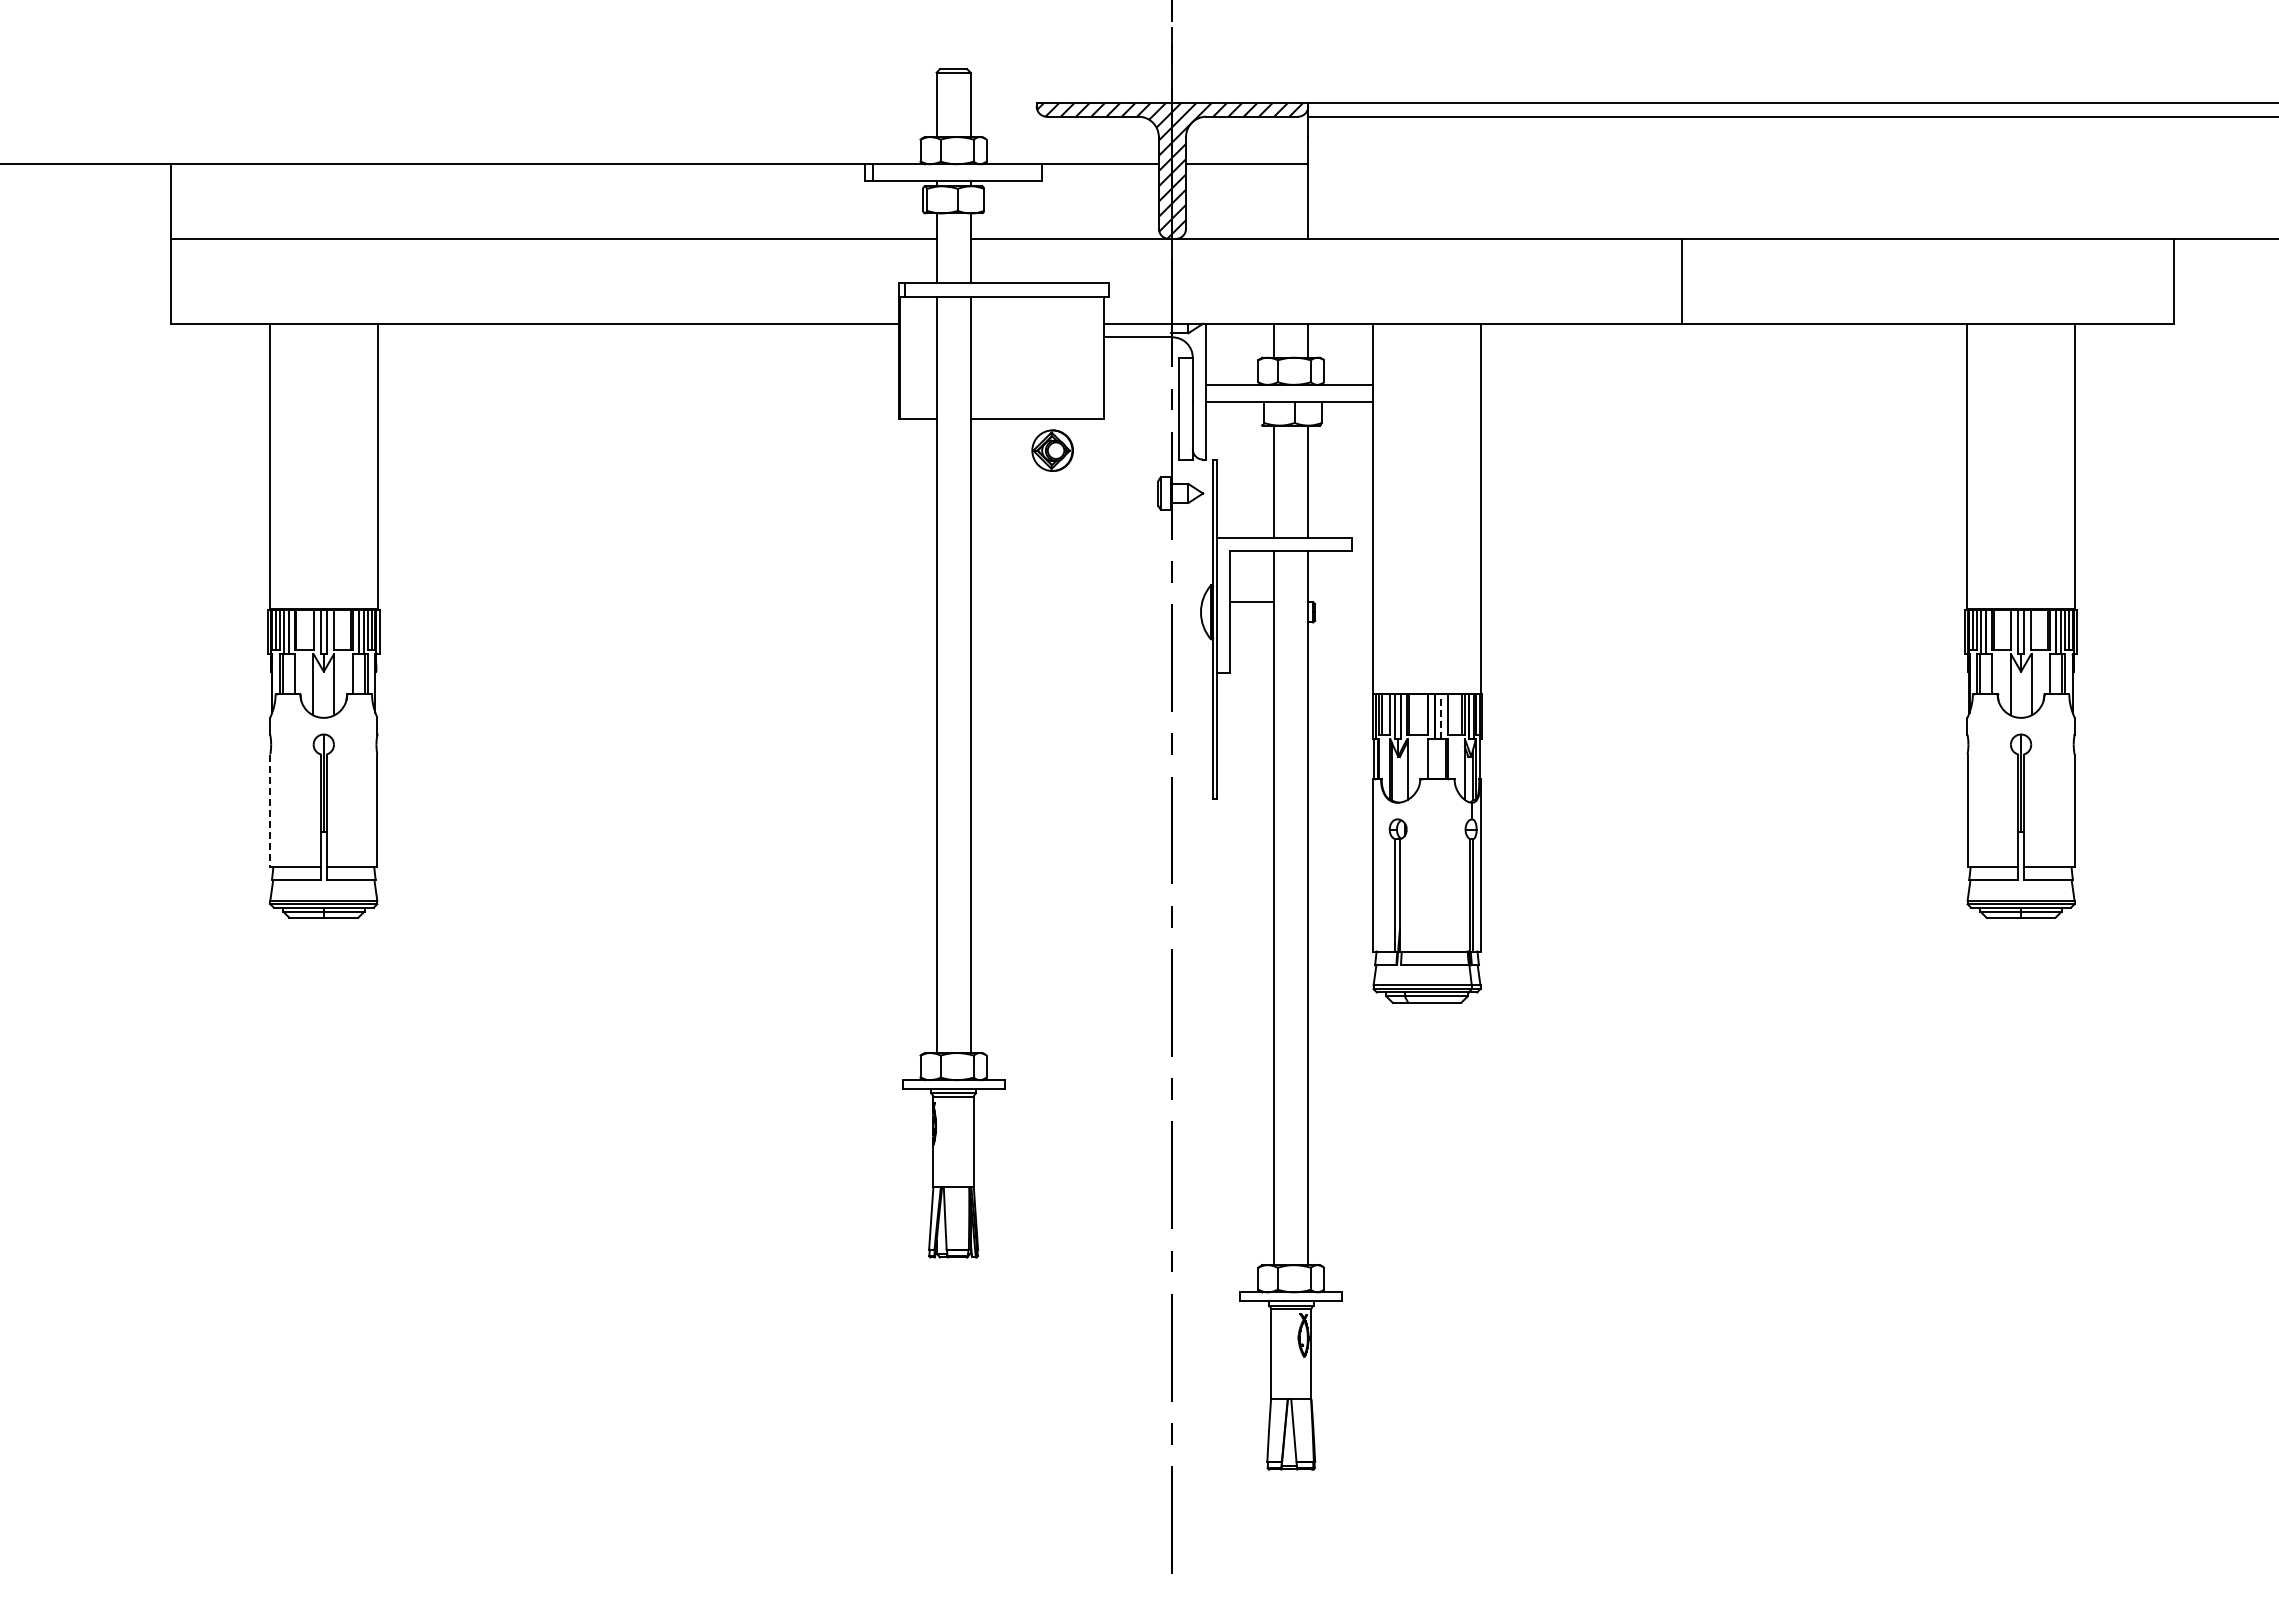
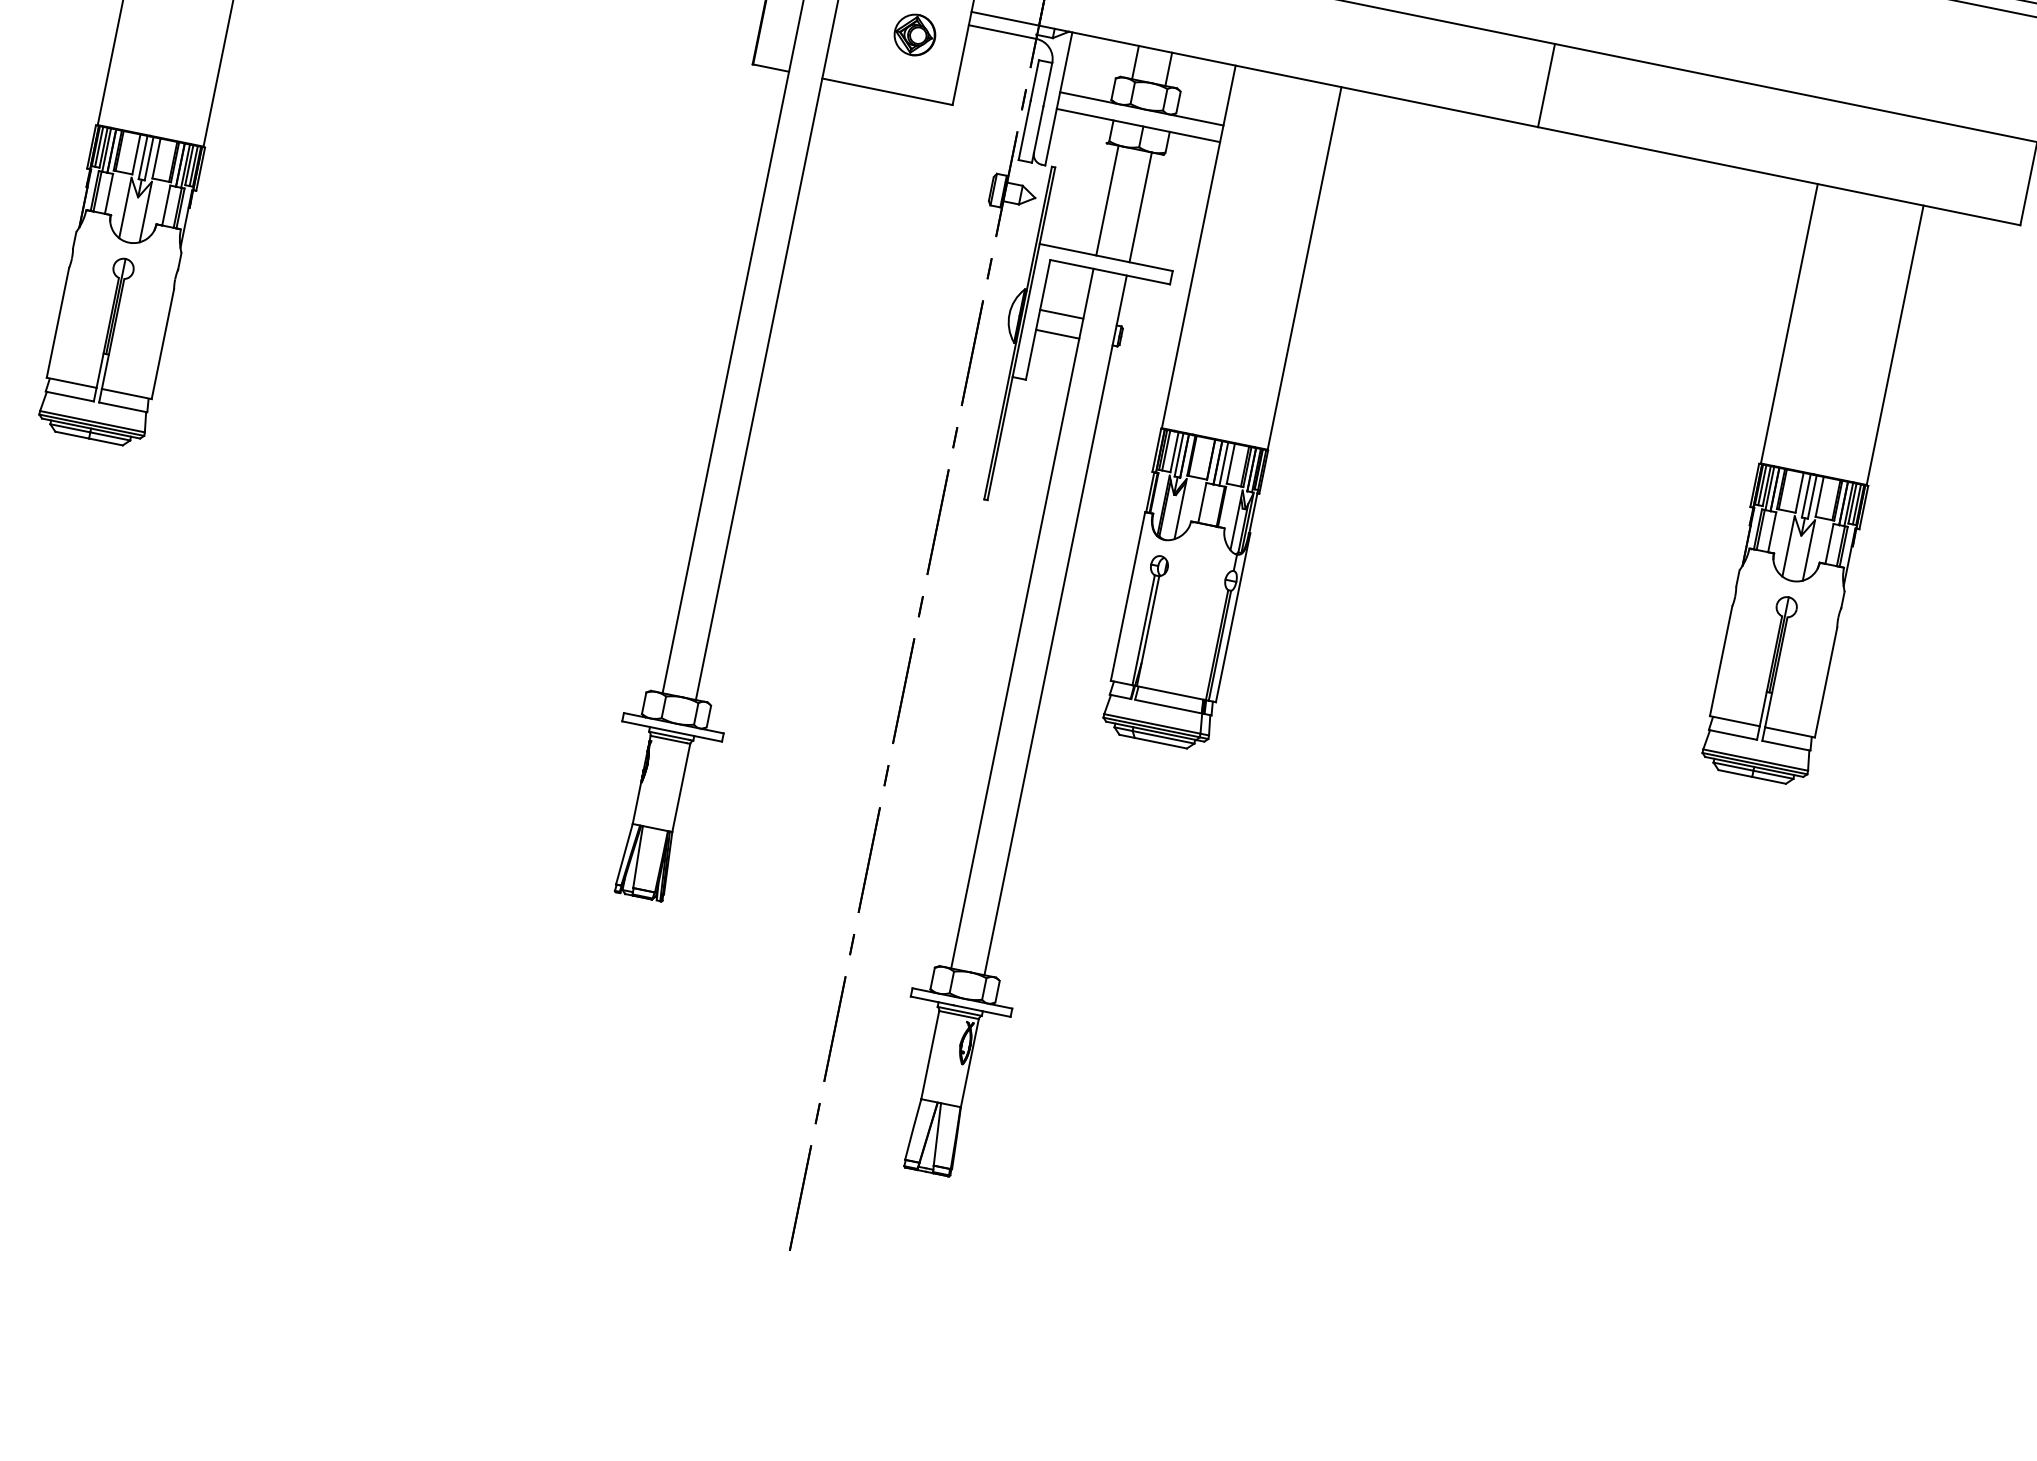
part: (1052, 450) -> (914, 34), moved
line: (1252, 622) -> (1057, 334), added
line: (1440, 716) -> (1223, 463), dashed -> solid
line: (270, 811) -> (58, 323), dashed -> solid

